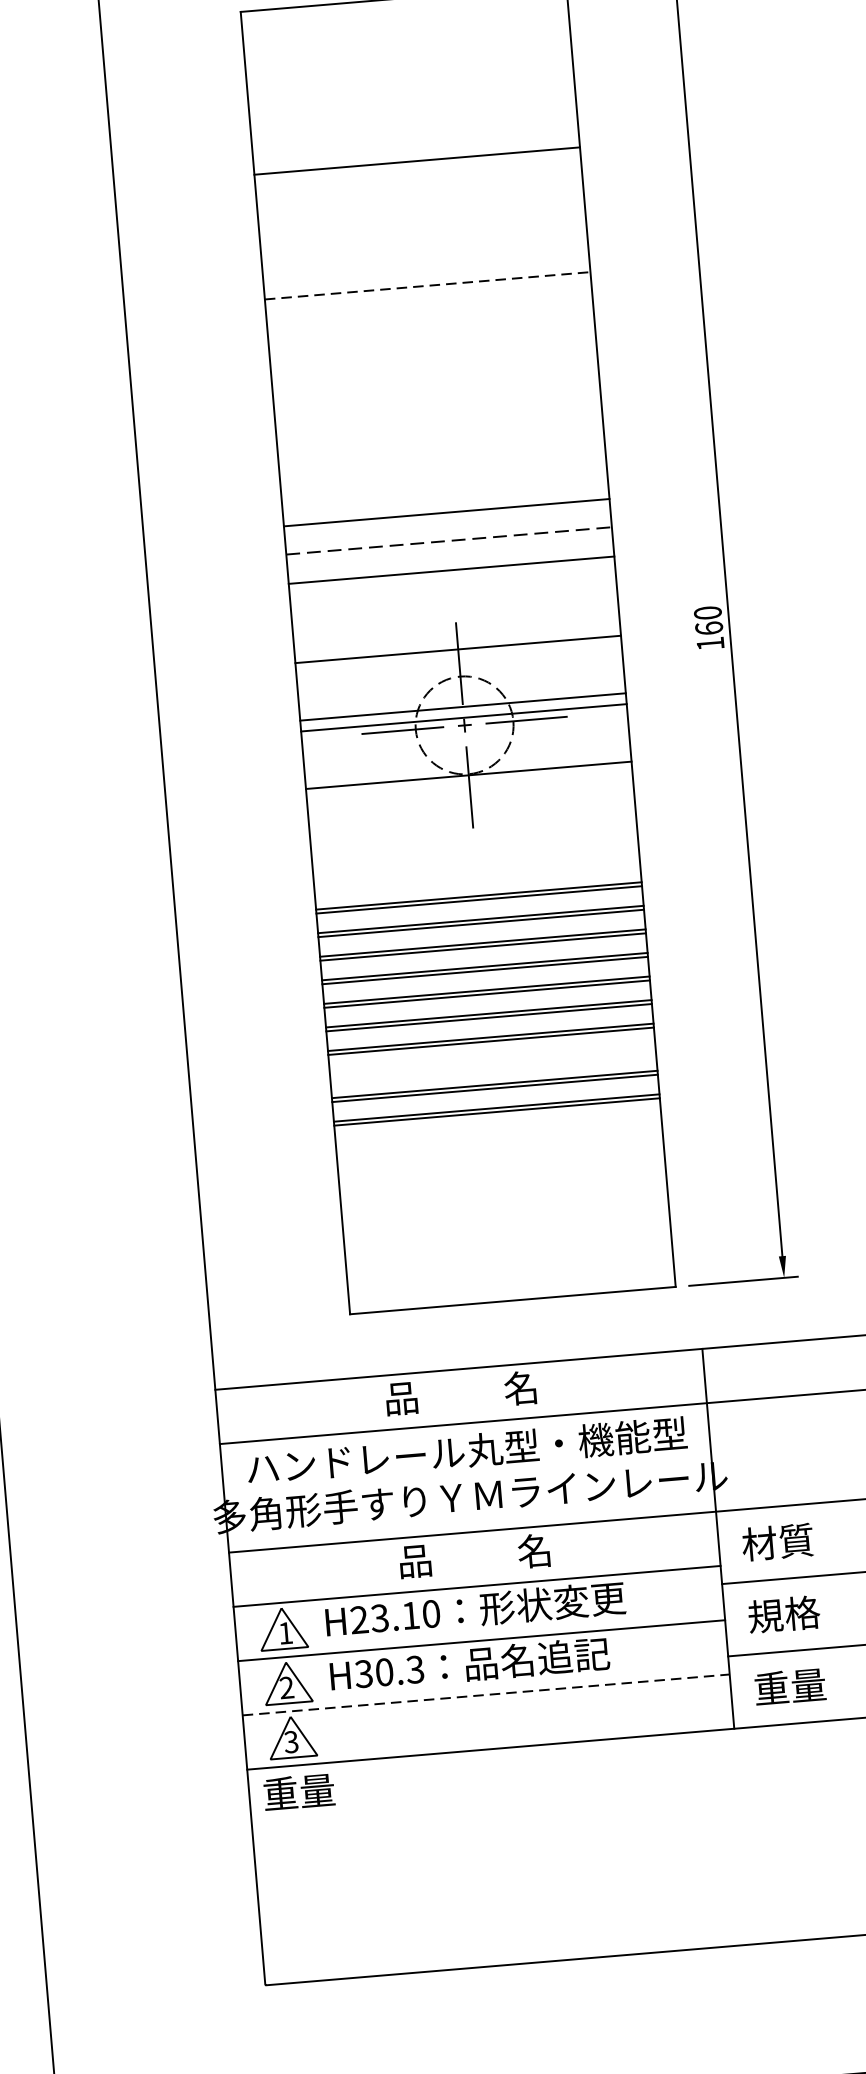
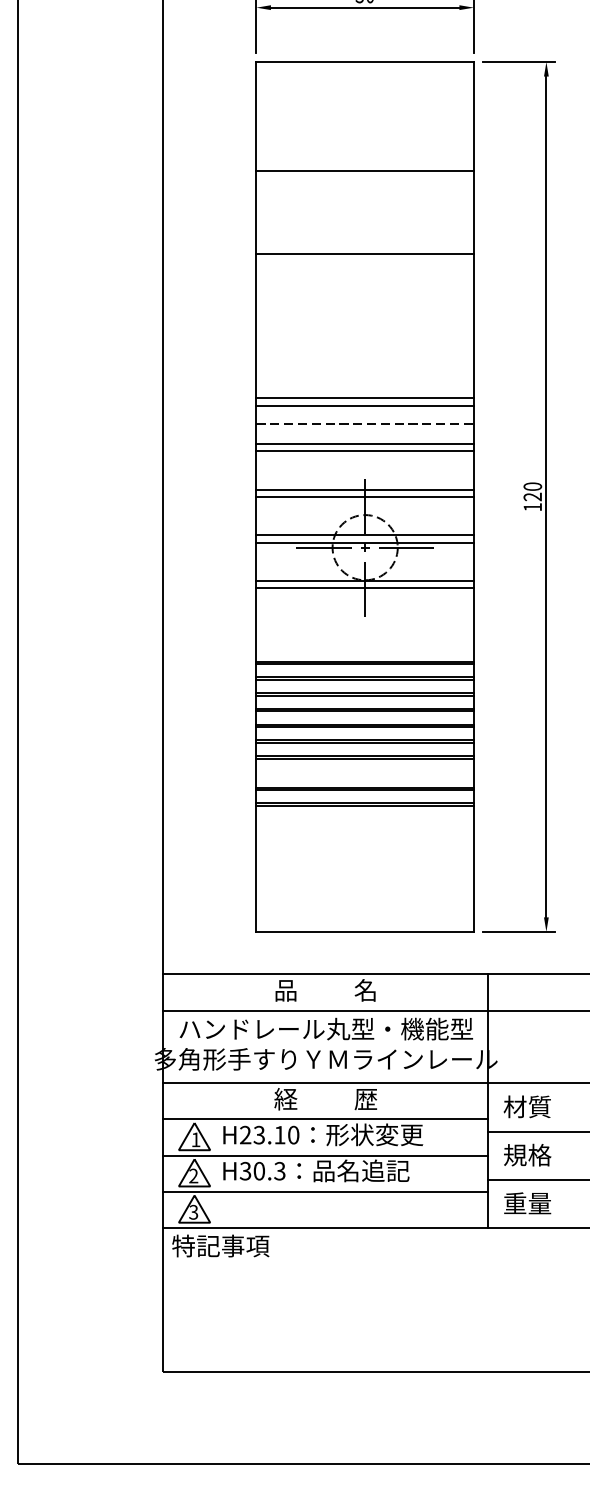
line: (428, 286) -> (365, 254), dashed -> solid
line: (444, 502) -> (364, 398), added
line: (451, 581) -> (364, 451), added
text: (708, 627) -> (532, 496), 160 -> 120
line: (456, 638) -> (364, 489), added
line: (468, 786) -> (364, 588), added
text: (474, 1555) -> (325, 1098), 品          名 -> 経          歴
line: (486, 1694) -> (325, 1191), dashed -> solid
text: (335, 1788) -> (220, 1245), 重量 -> 特記事項

